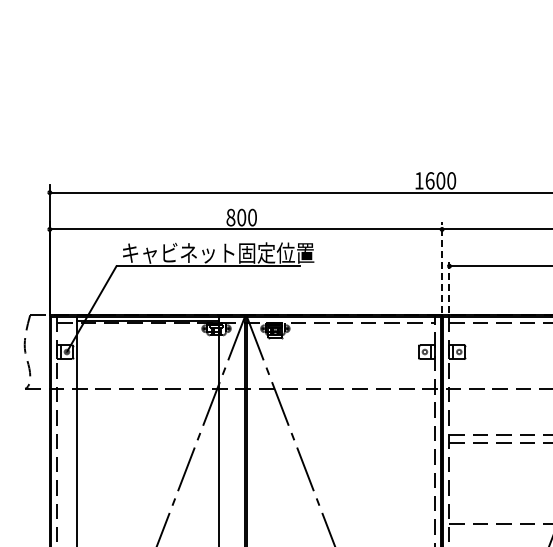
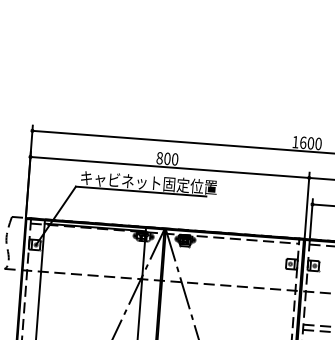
line: (442, 266) -> (307, 204), dashed -> solid
line: (449, 285) -> (311, 218), dashed -> solid

